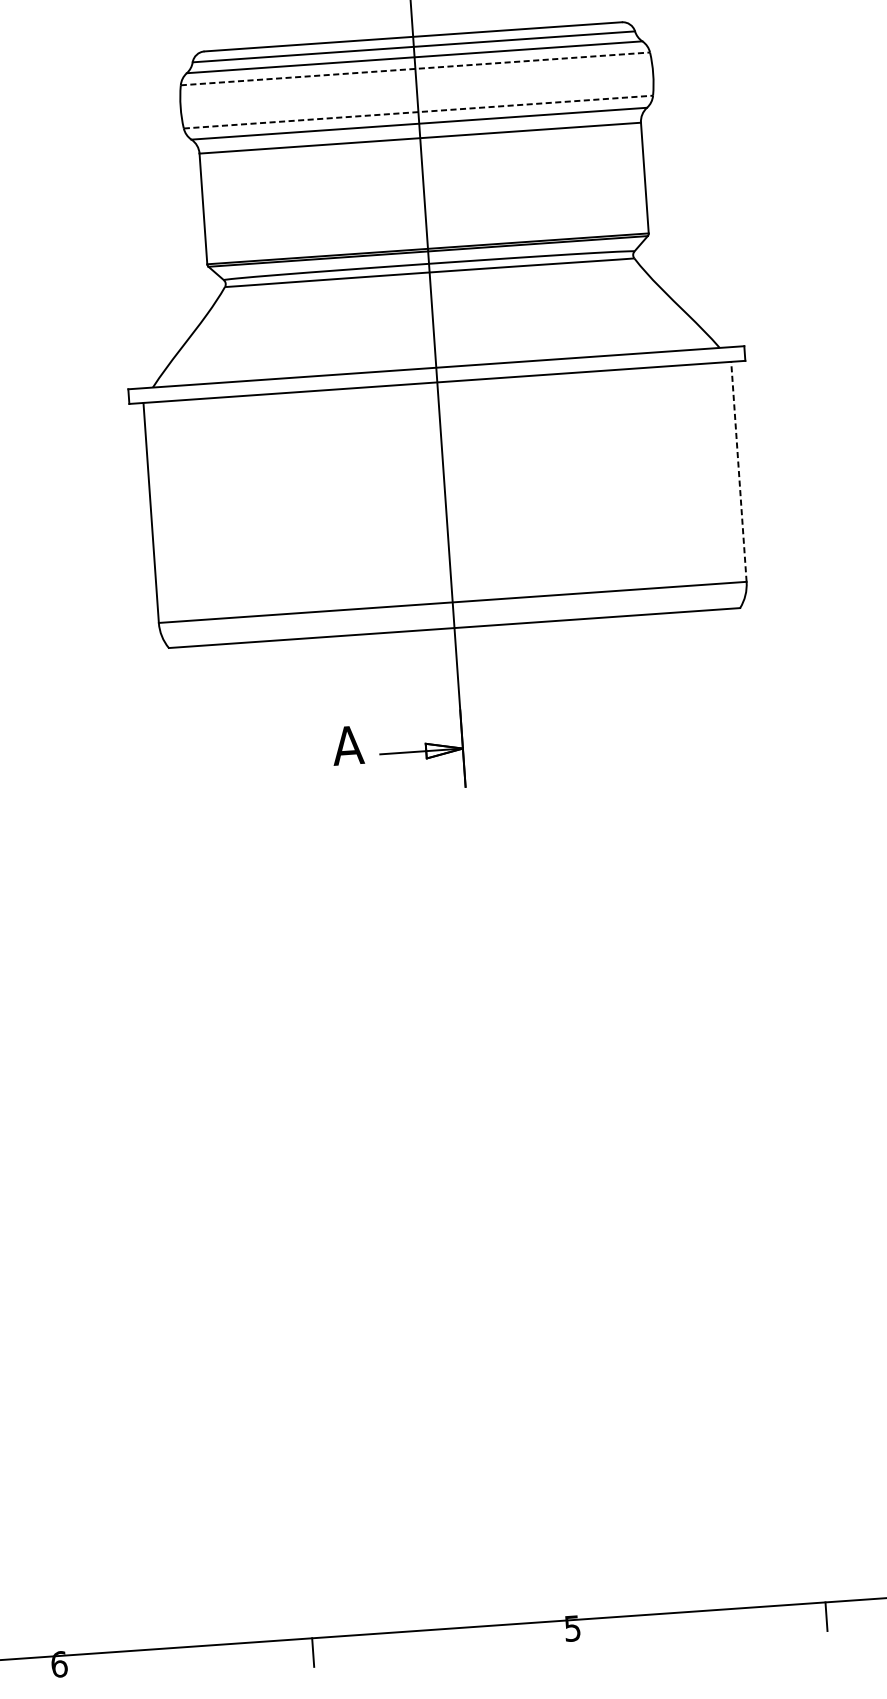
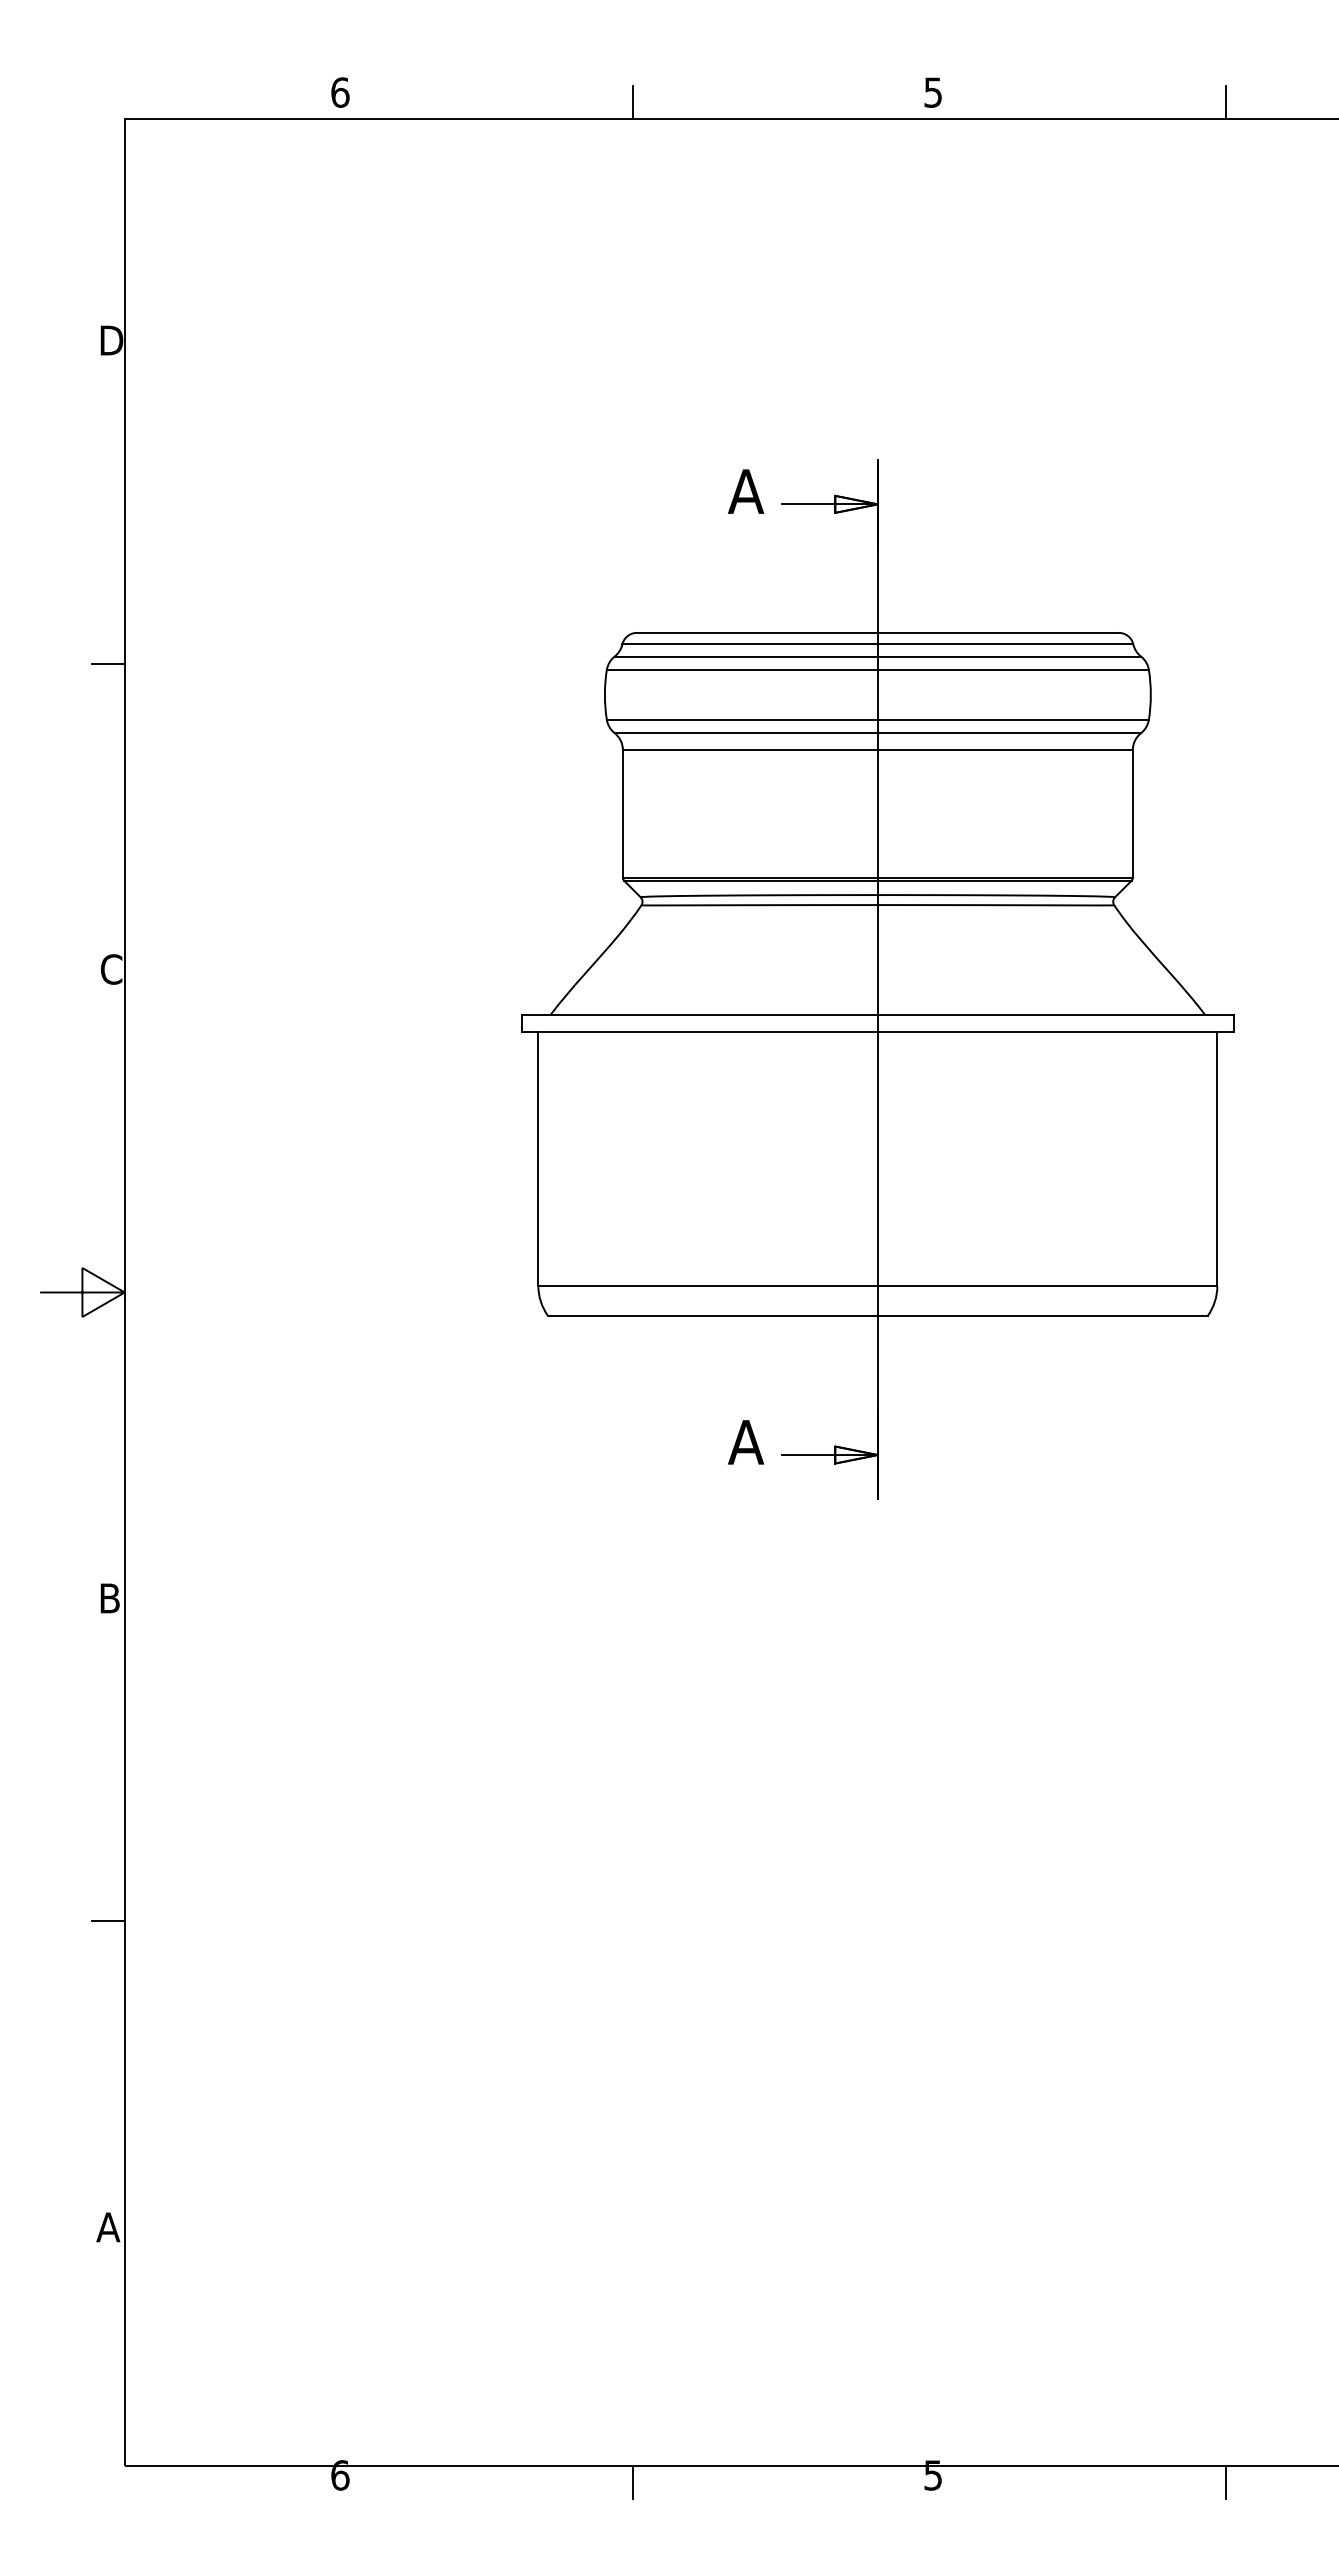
line: (415, 68) -> (878, 669), dashed -> solid
line: (418, 111) -> (878, 719), dashed -> solid
line: (739, 471) -> (1217, 1158), dashed -> solid

